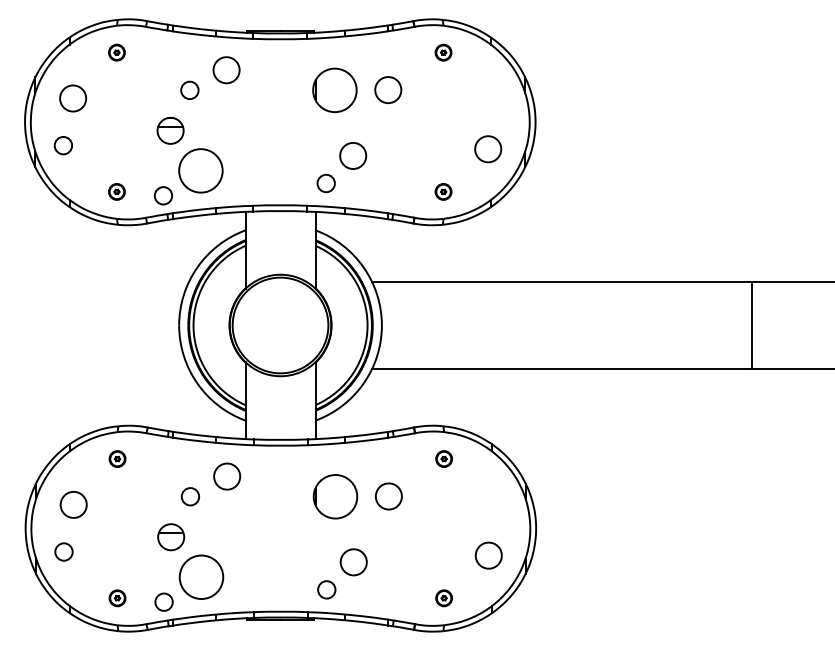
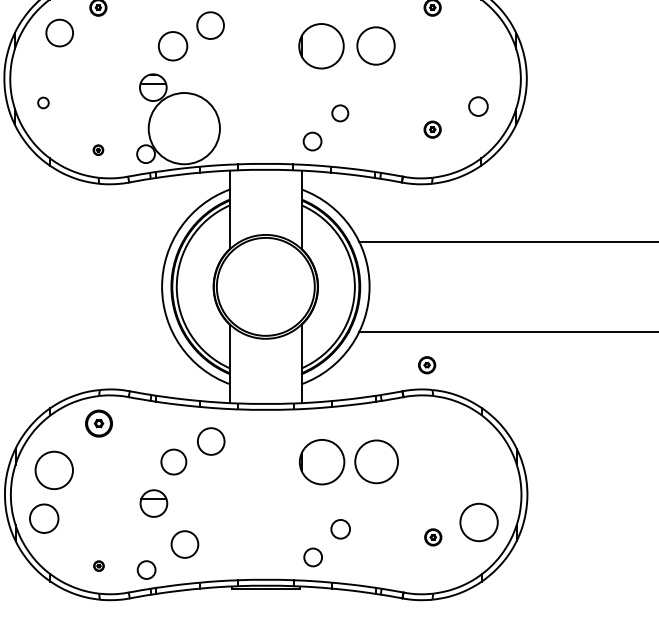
circle: (388, 89) -> (376, 45), size x1.4
circle: (189, 90) -> (172, 46), size x1.6
circle: (73, 98) -> (60, 33), moved
circle: (62, 145) -> (42, 102), size x0.6
circle: (488, 149) -> (478, 106), size x0.7
circle: (353, 155) -> (340, 112), size x0.6
circle: (200, 170) -> (183, 128), size x1.6
part: (116, 191) -> (97, 149), size x0.6
part: (443, 191) -> (432, 129), moved
part: (117, 458) -> (98, 422), size x1.6
part: (443, 458) -> (426, 364), moved
circle: (189, 496) -> (172, 461), size x1.4
circle: (388, 496) -> (376, 461), size x1.6
circle: (73, 504) -> (53, 470), size x1.4
circle: (63, 551) -> (43, 518), size x1.6
circle: (488, 555) -> (478, 522), size x1.4
circle: (353, 562) -> (340, 529), size x0.7
circle: (201, 577) -> (184, 544), size x0.6
part: (117, 598) -> (98, 566), size x0.6
part: (443, 598) -> (432, 537), moved

